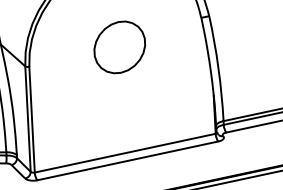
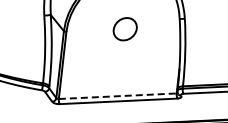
part: (118, 48) -> (124, 29), size x0.7
line: (126, 153) -> (118, 96), solid -> dashed

